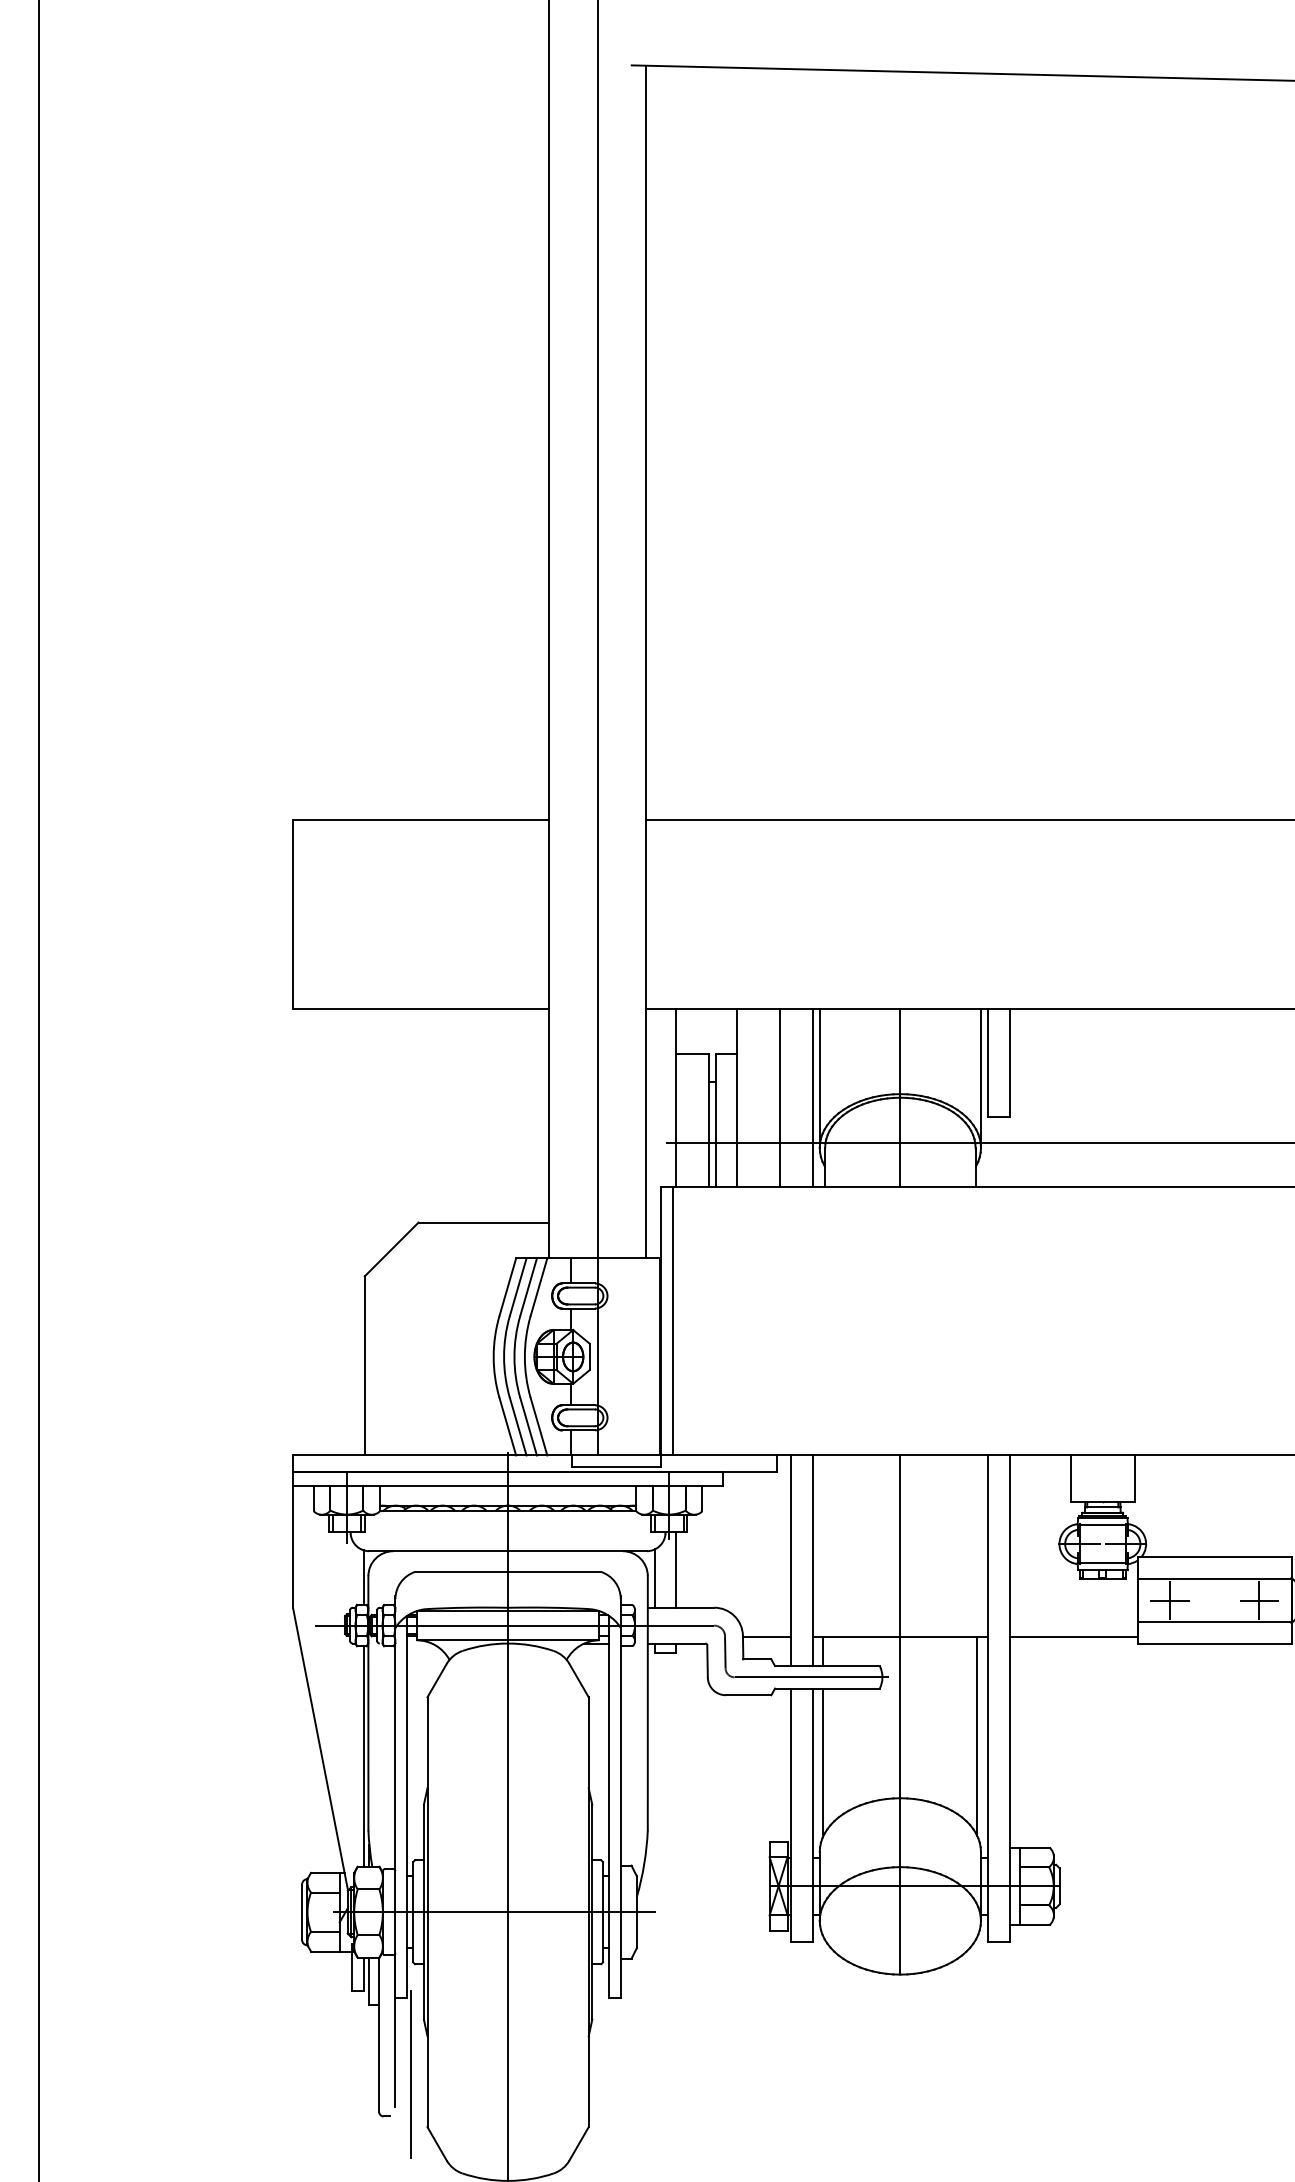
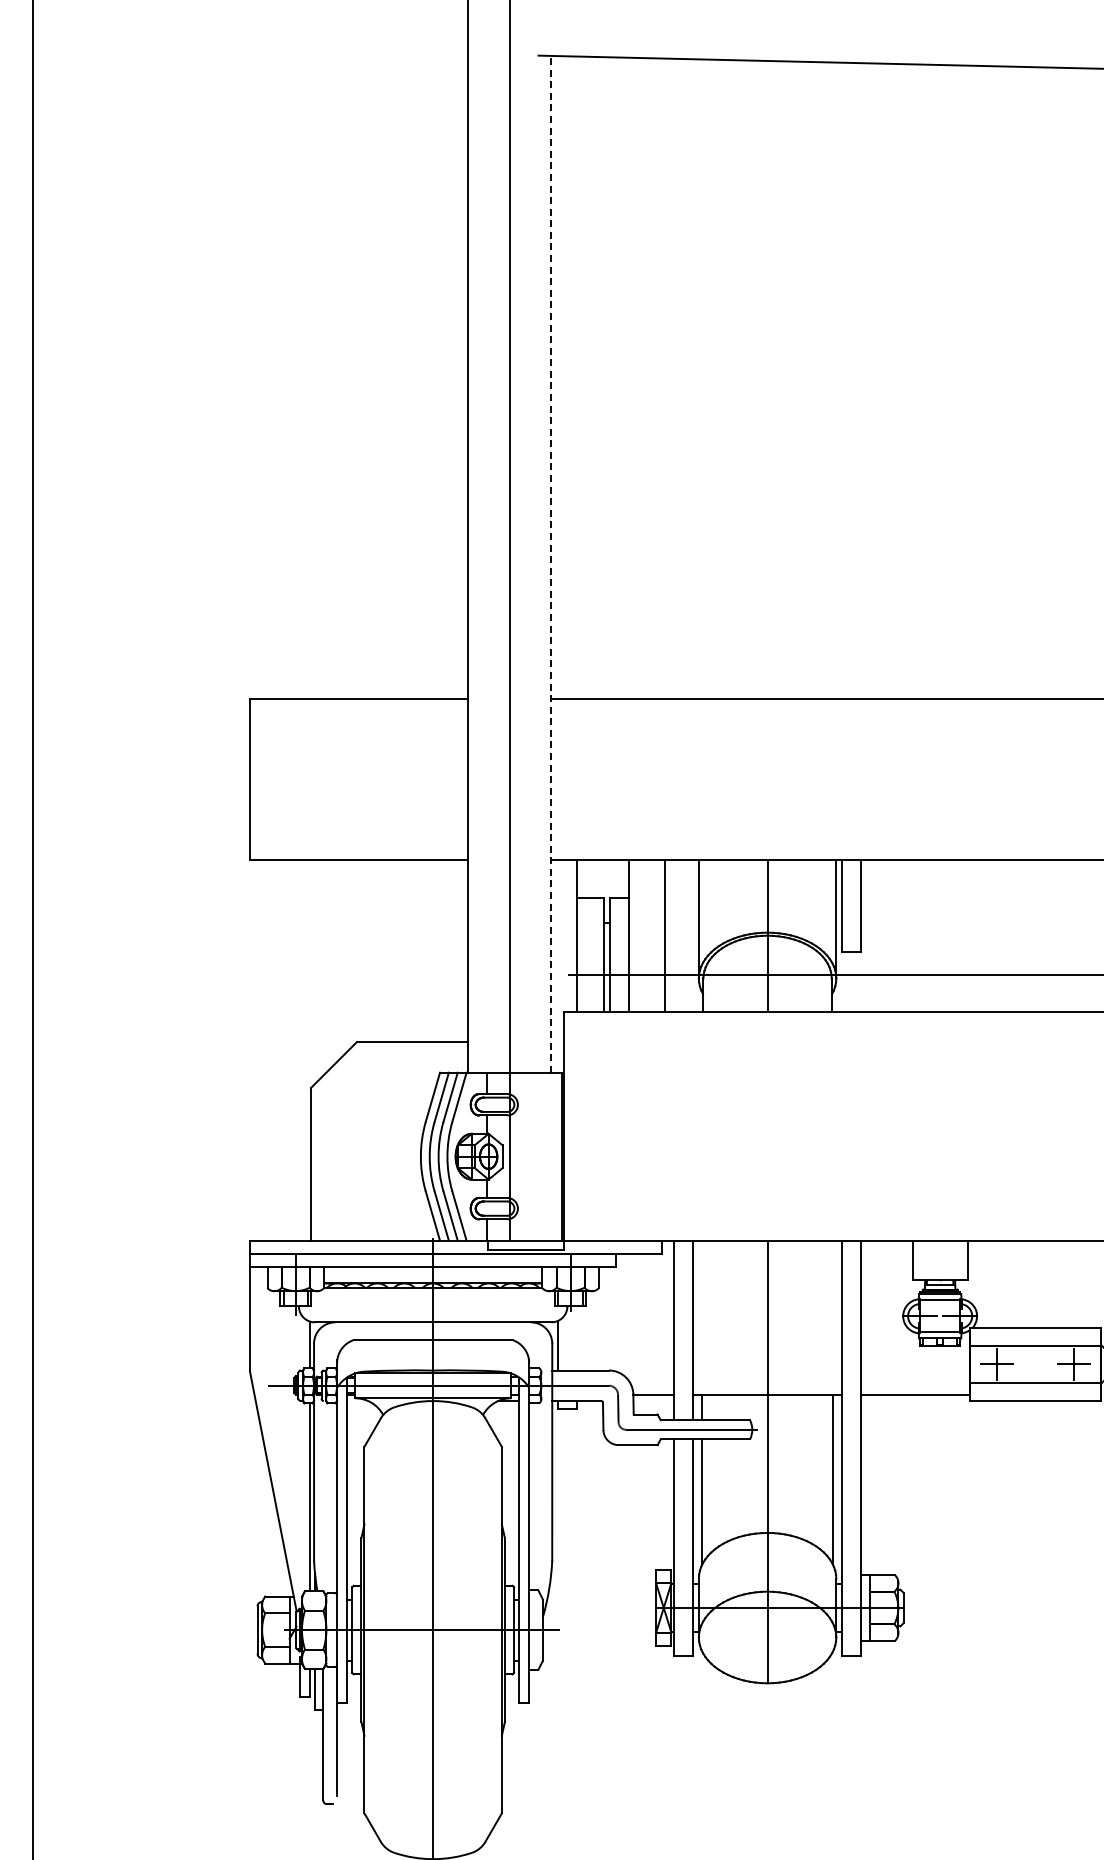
line: (646, 661) -> (551, 563), solid -> dashed
line: (812, 1097) -> (692, 935), removed
line: (672, 1320) -> (573, 1125), removed
line: (676, 1570) -> (576, 1338), removed
line: (411, 2074) -> (350, 1768), removed

